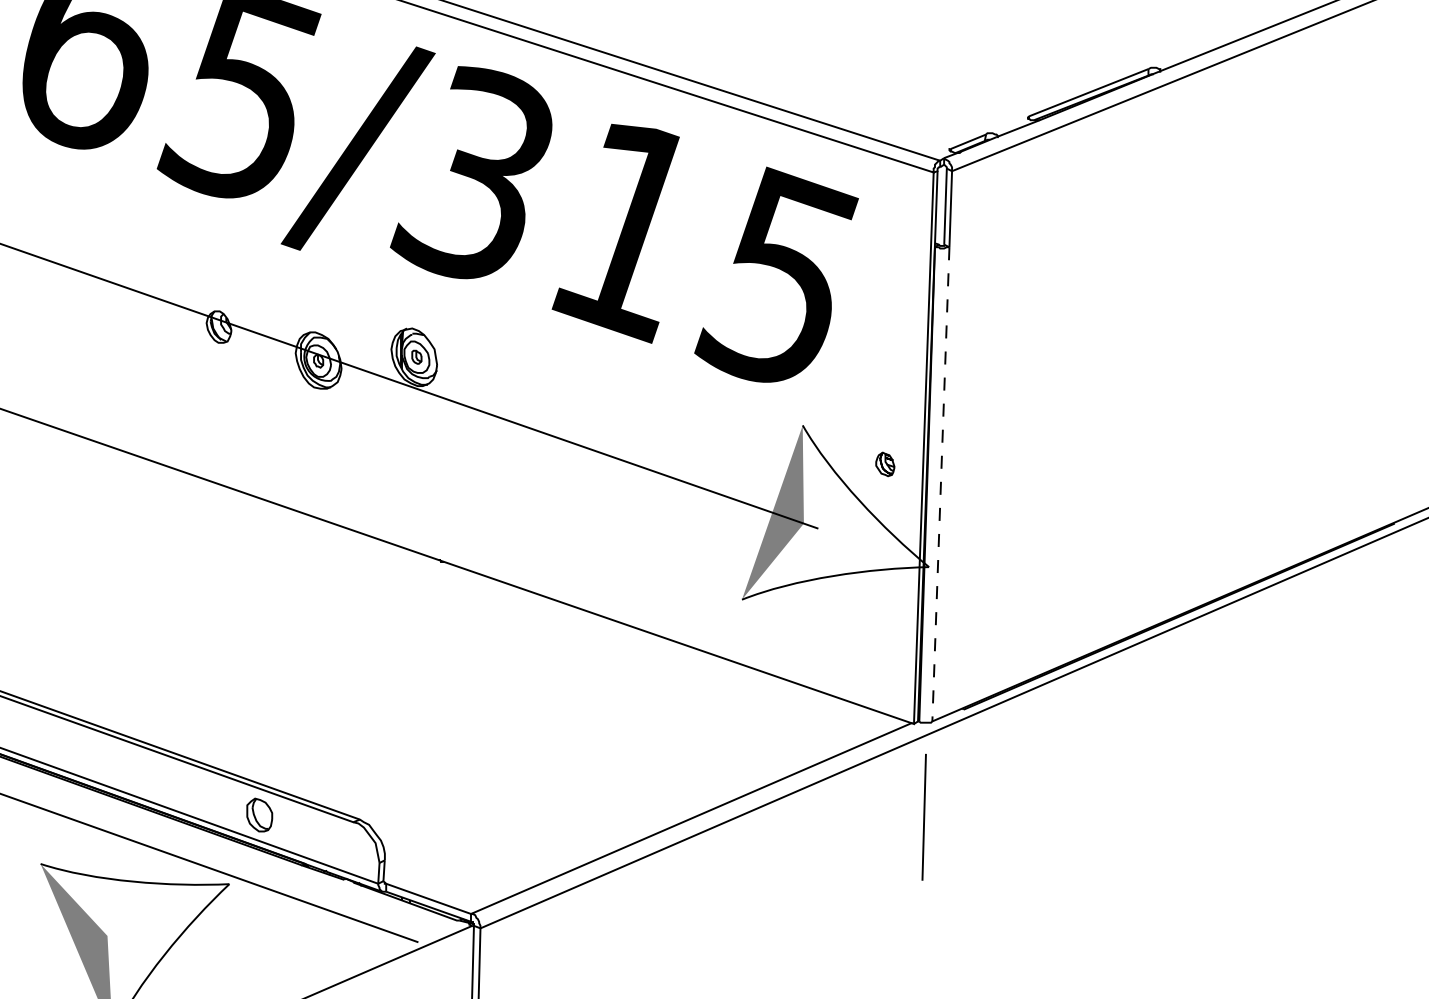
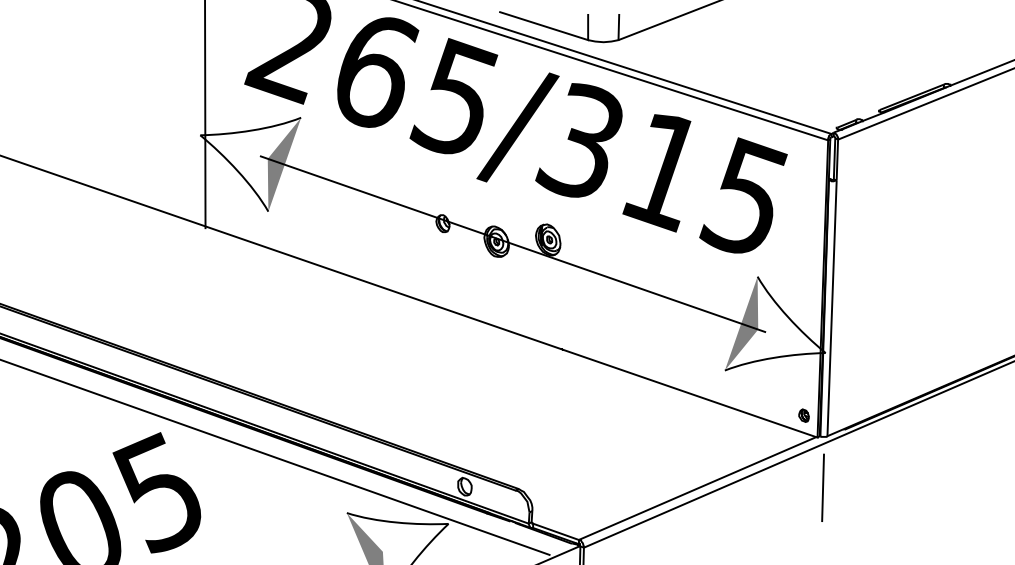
part: (884, 464) -> (803, 415), moved
line: (941, 484) -> (832, 308), dashed -> solid

